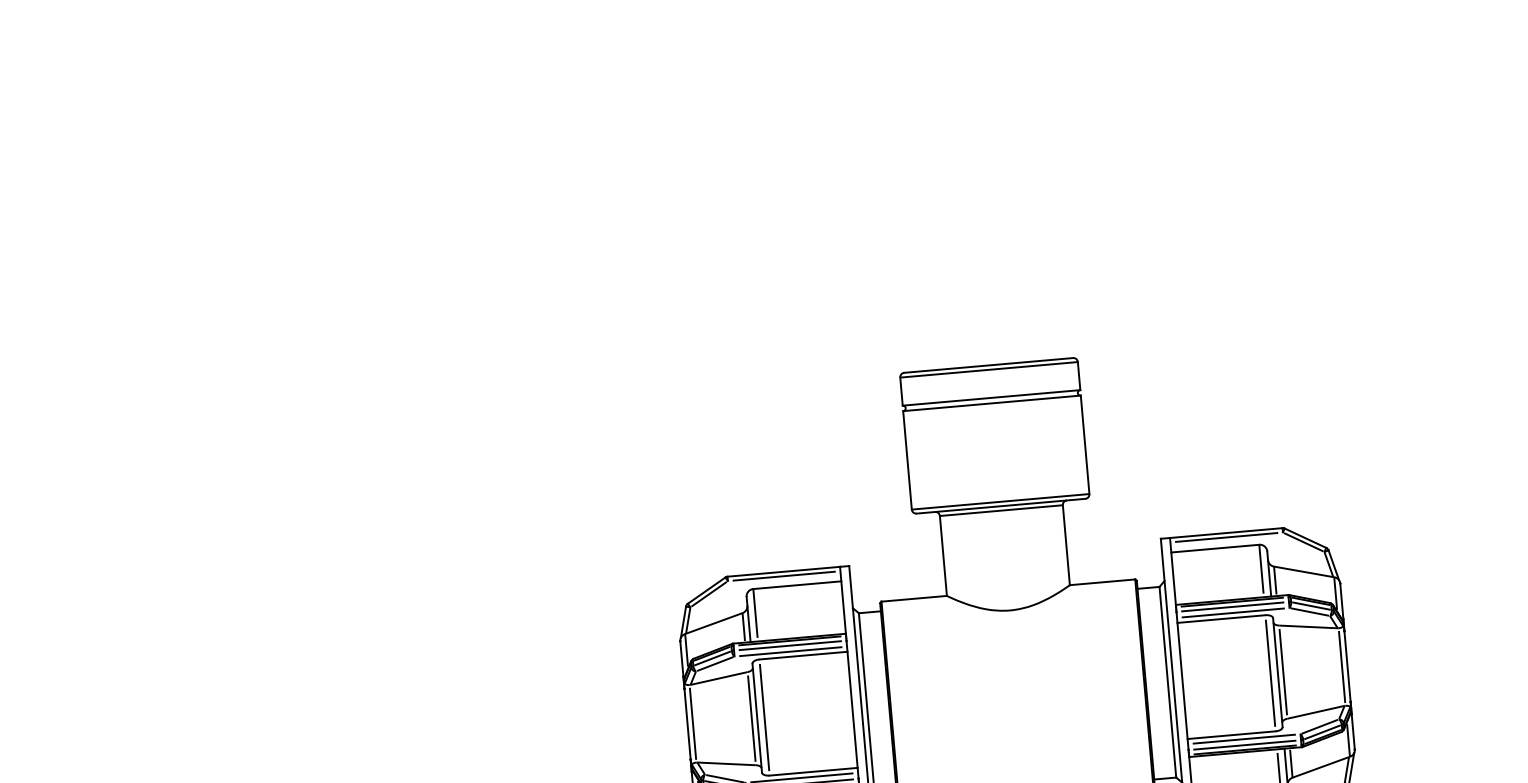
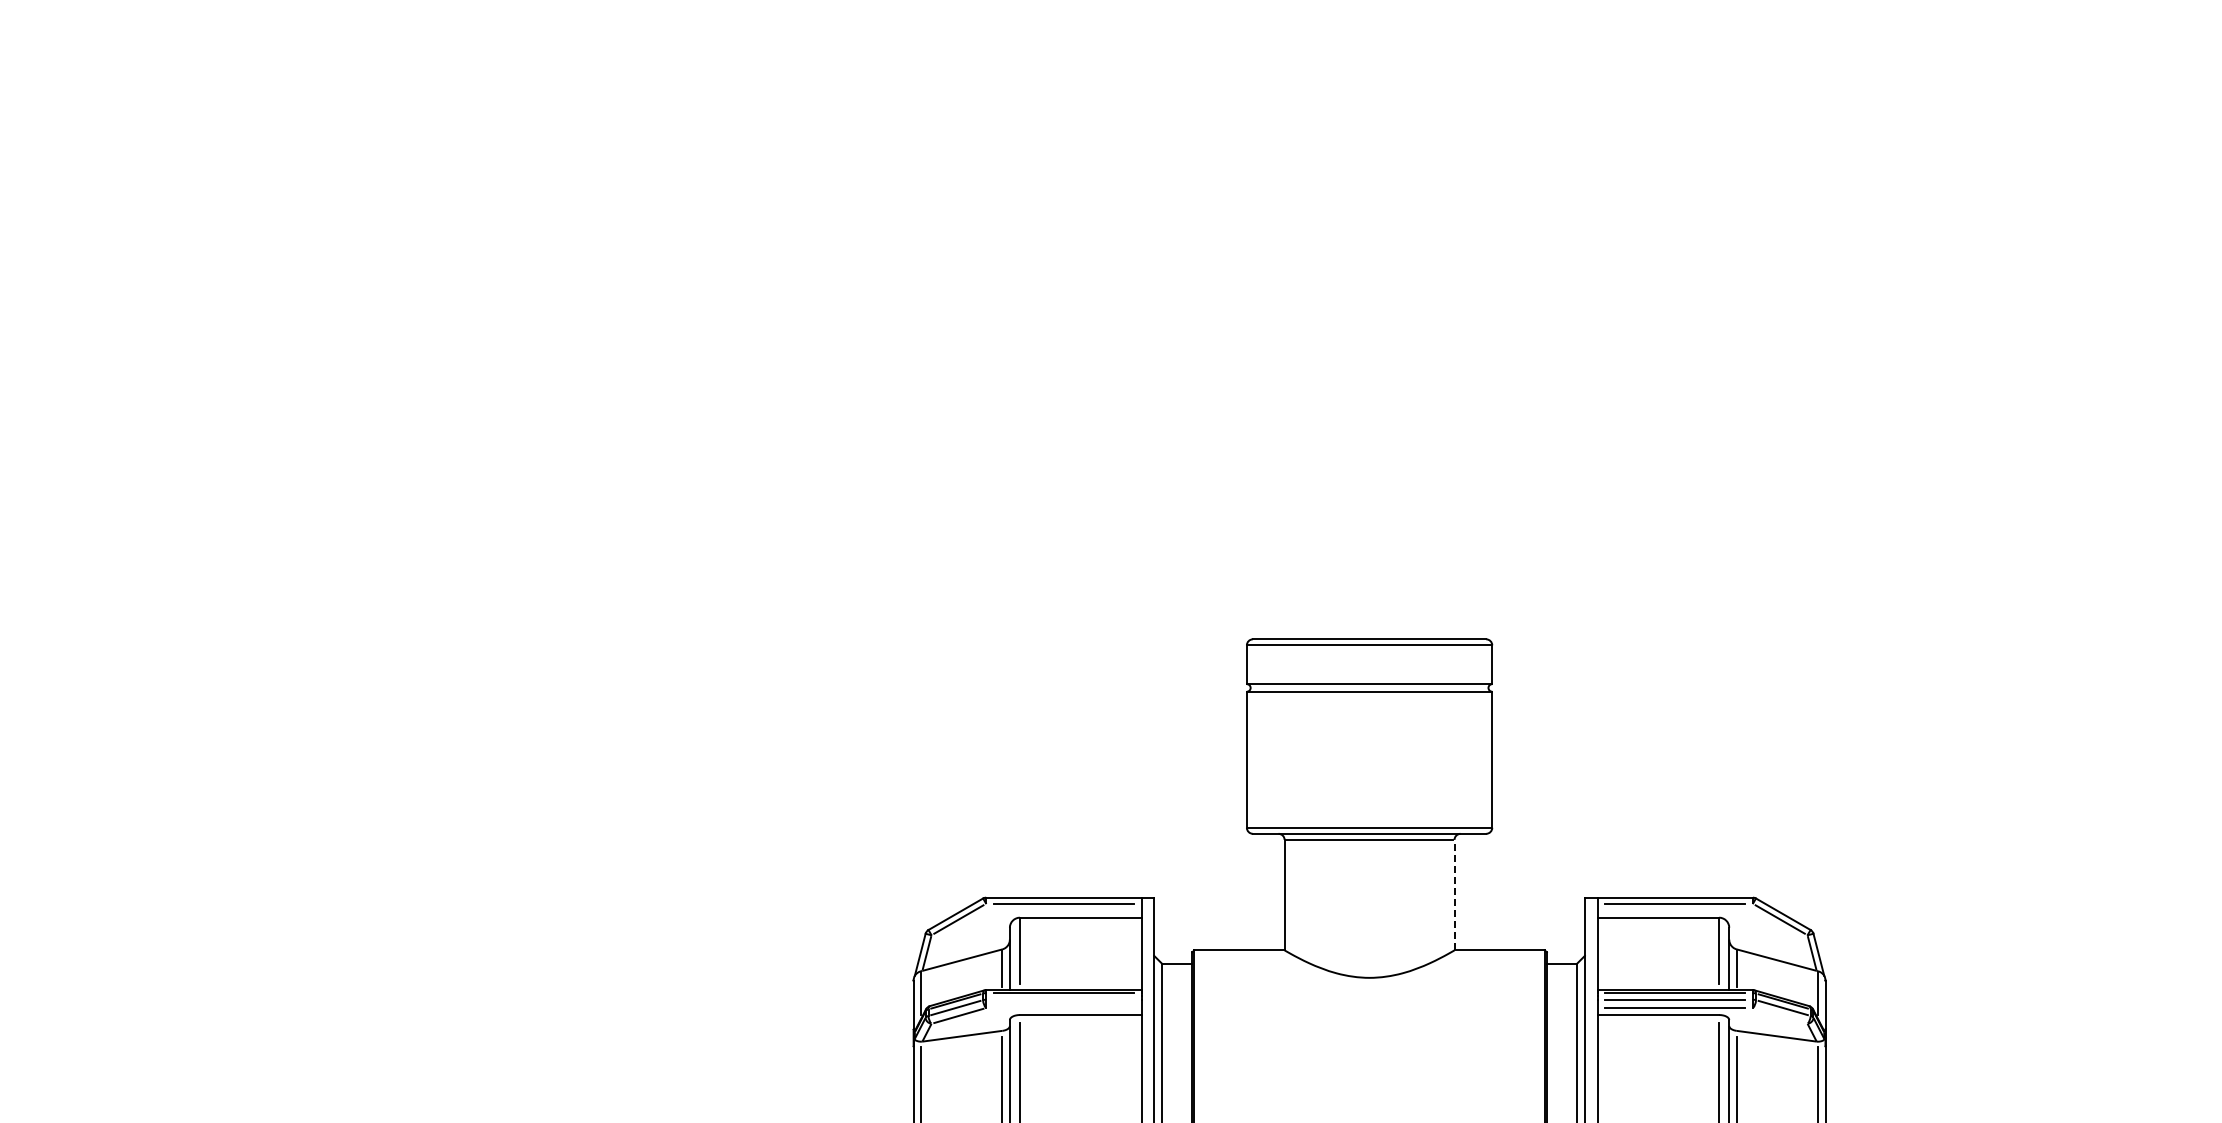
line: (1066, 544) -> (1454, 894), solid -> dashed
line: (1309, 611) -> (1779, 1015), removed
line: (789, 645) -> (1063, 999), removed
line: (790, 652) -> (1063, 1008), removed

